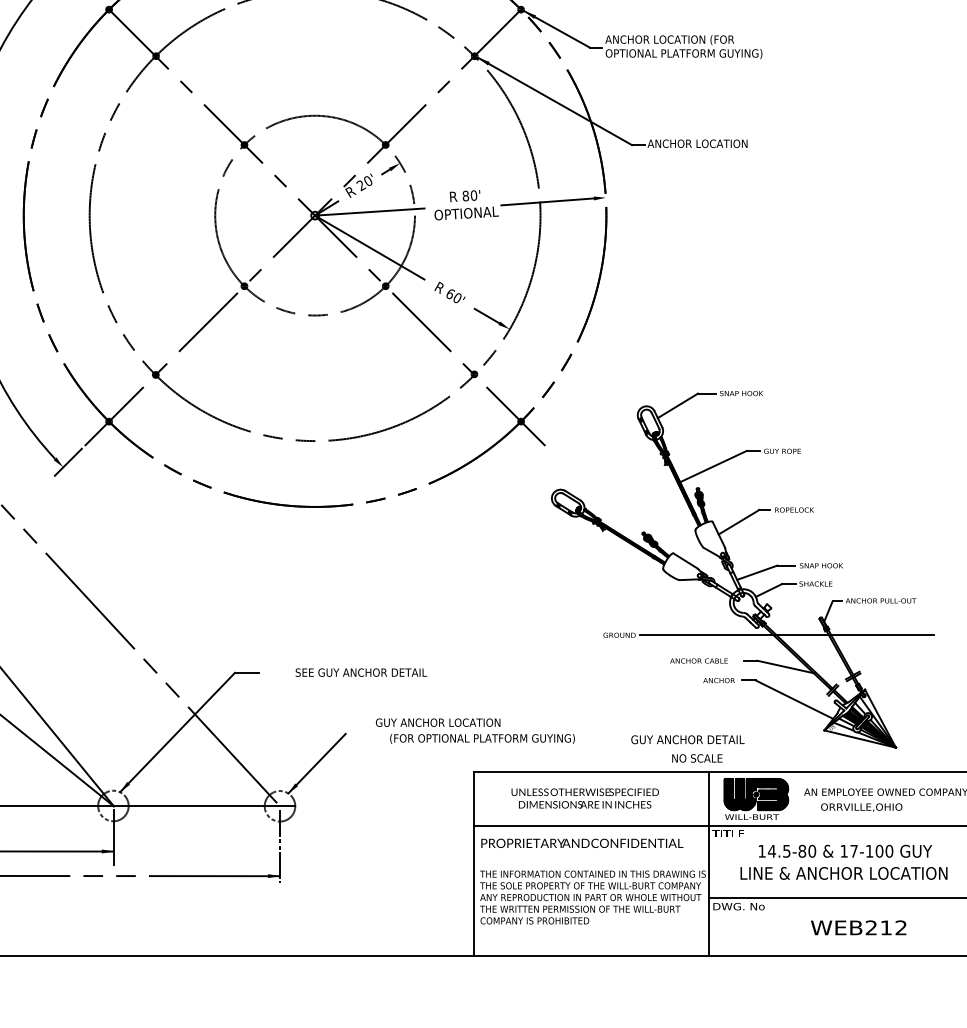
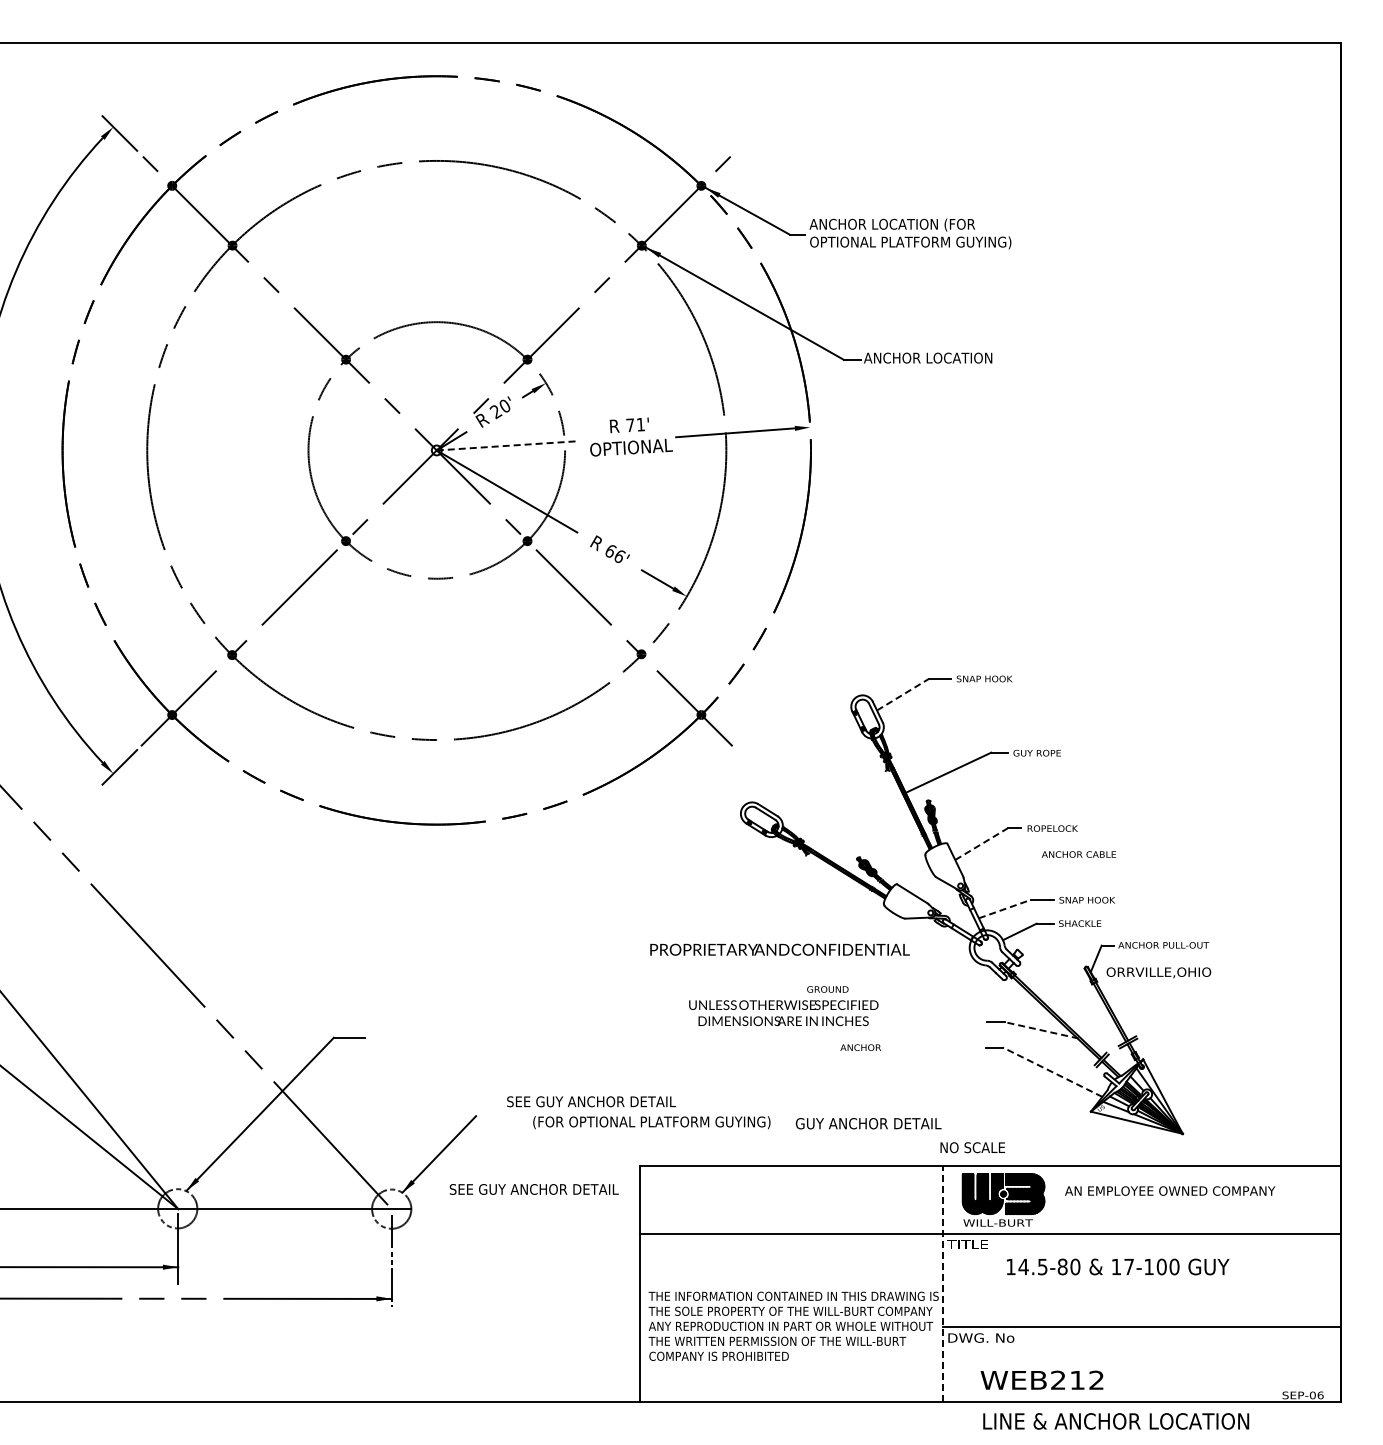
text: (469, 195) -> (635, 424), 80' -> 71'
line: (370, 211) -> (507, 445), solid -> dashed
text: (458, 298) -> (620, 556), 60' -> 66'
line: (678, 405) -> (903, 694), solid -> dashed
line: (739, 522) -> (981, 844), solid -> dashed
line: (757, 572) -> (1005, 908), solid -> dashed
line: (786, 635) -> (1042, 989), removed
text: (698, 660) -> (1078, 854), moved
line: (785, 667) -> (1041, 1030), solid -> dashed
text: (360, 672) -> (533, 1189), moved
text: (718, 680) -> (860, 1047), moved
line: (794, 699) -> (1052, 1072), solid -> dashed
text: (435, 722) -> (591, 1101), GUY ANCHOR LOCATION -> SEE GUY ANCHOR DETAIL
text: (687, 739) -> (868, 1123), moved
text: (697, 758) -> (972, 1147), moved
text: (585, 798) -> (783, 1013), moved
text: (861, 807) -> (1158, 972), moved
text: (581, 843) -> (779, 949), moved
line: (708, 864) -> (942, 1283), solid -> dashed
text: (844, 873) -> (1116, 1421), moved
text: (858, 927) -> (1041, 1379), moved

